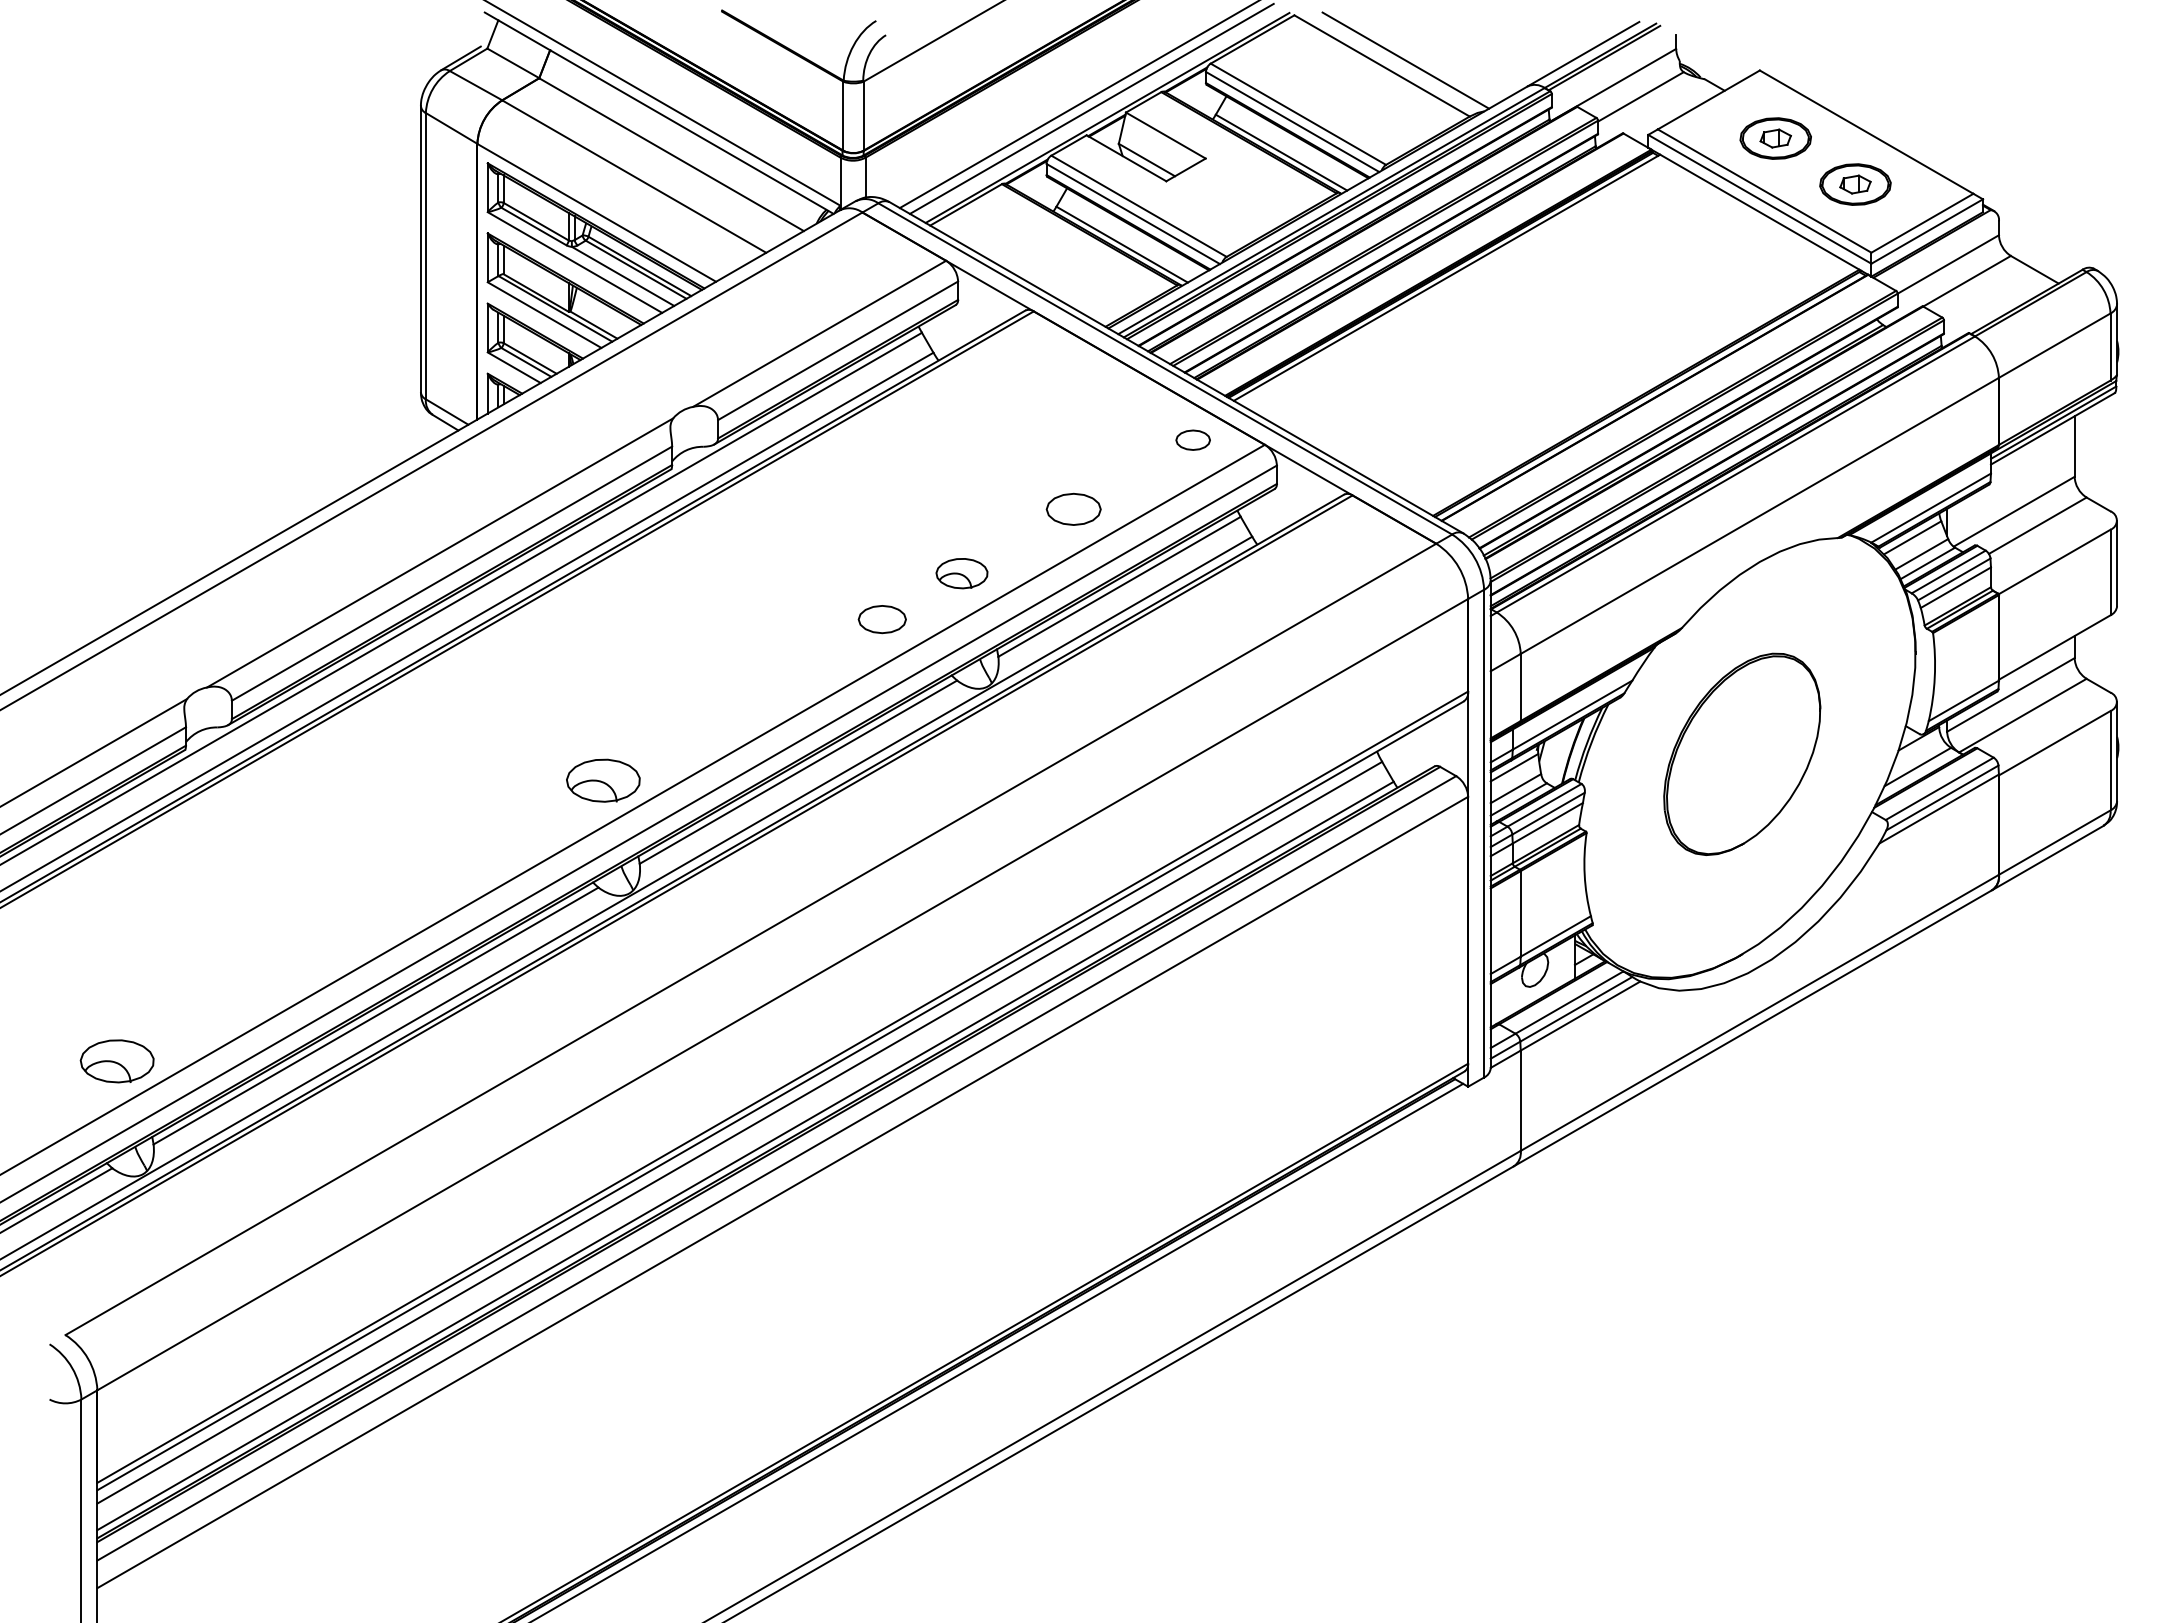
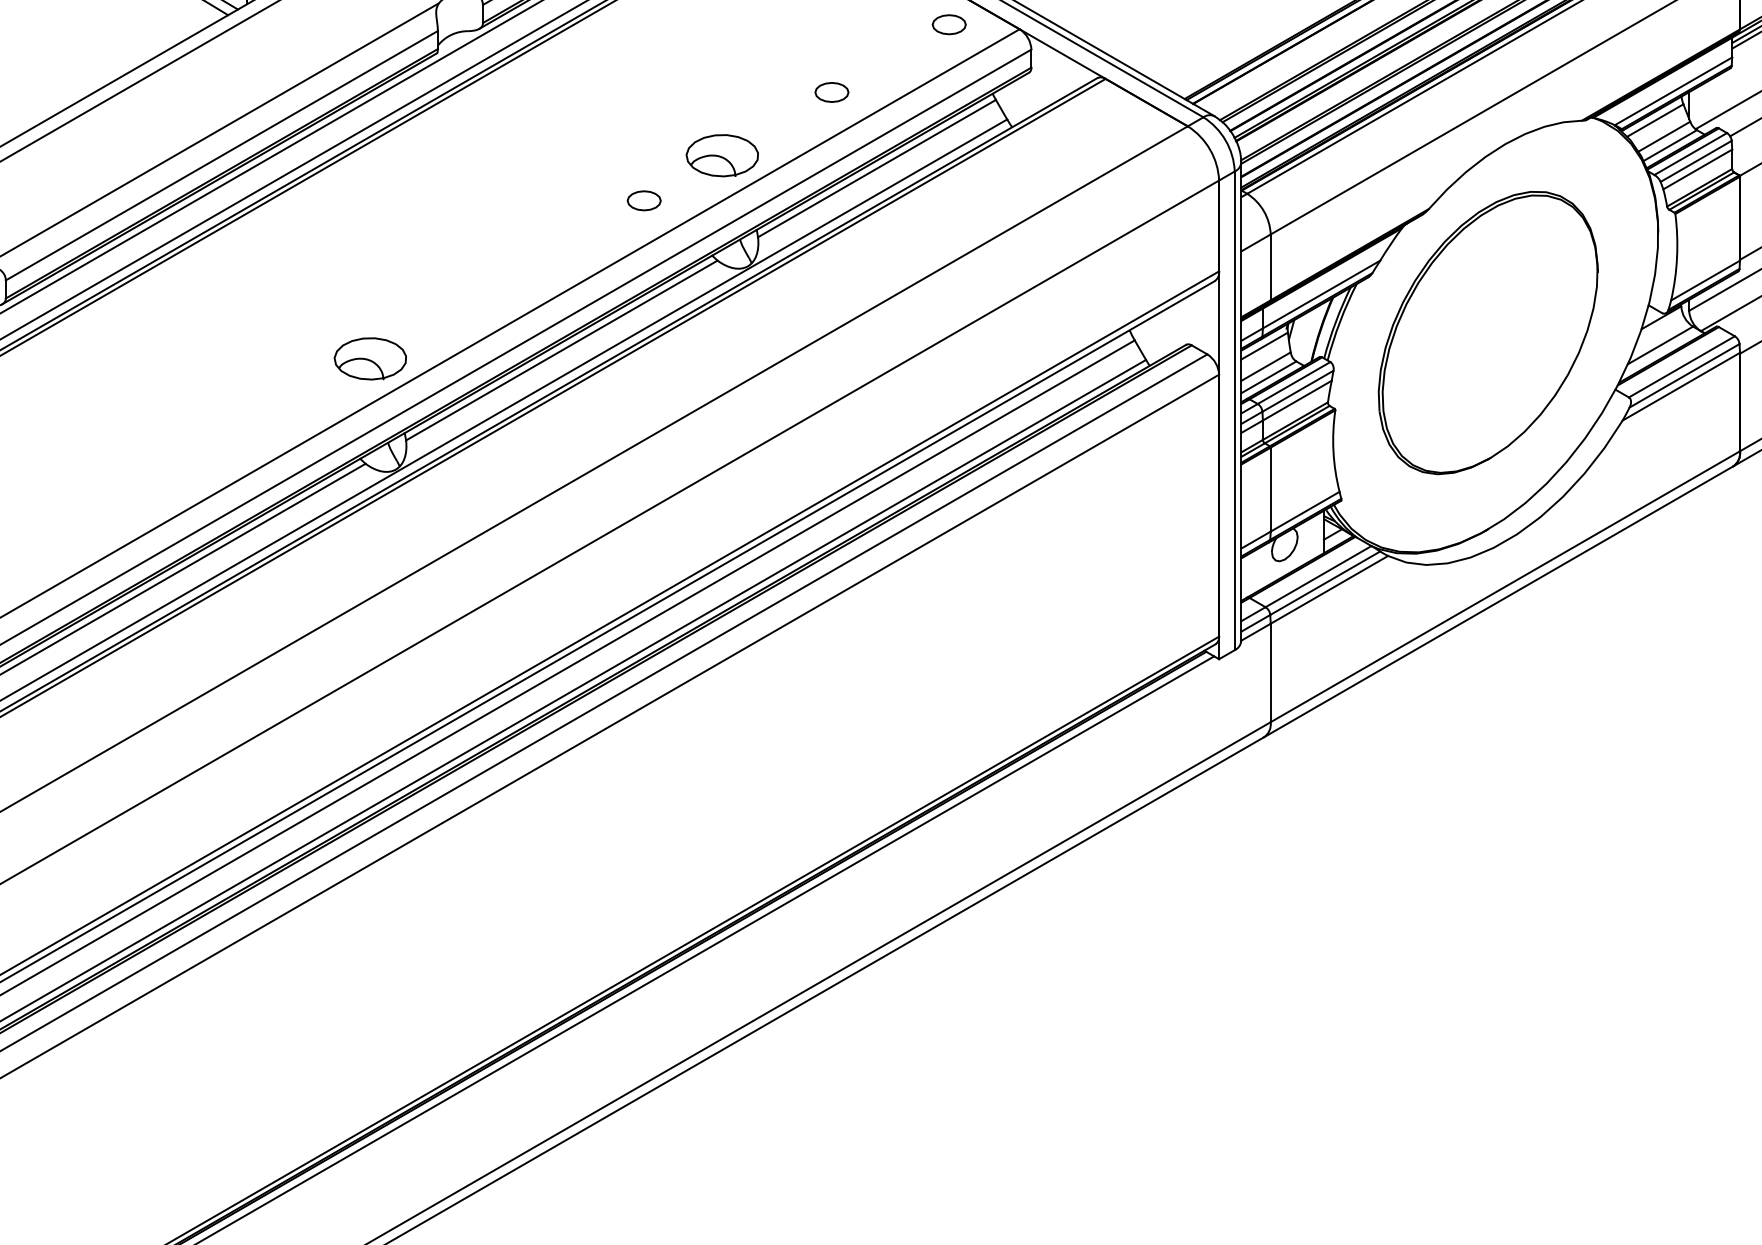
part: (1073, 508) -> (831, 91), size x0.62
part: (961, 573) -> (721, 155), size x1.43
part: (882, 619) -> (644, 200), size x0.71
part: (1741, 754) -> (1487, 333), size x1.43

